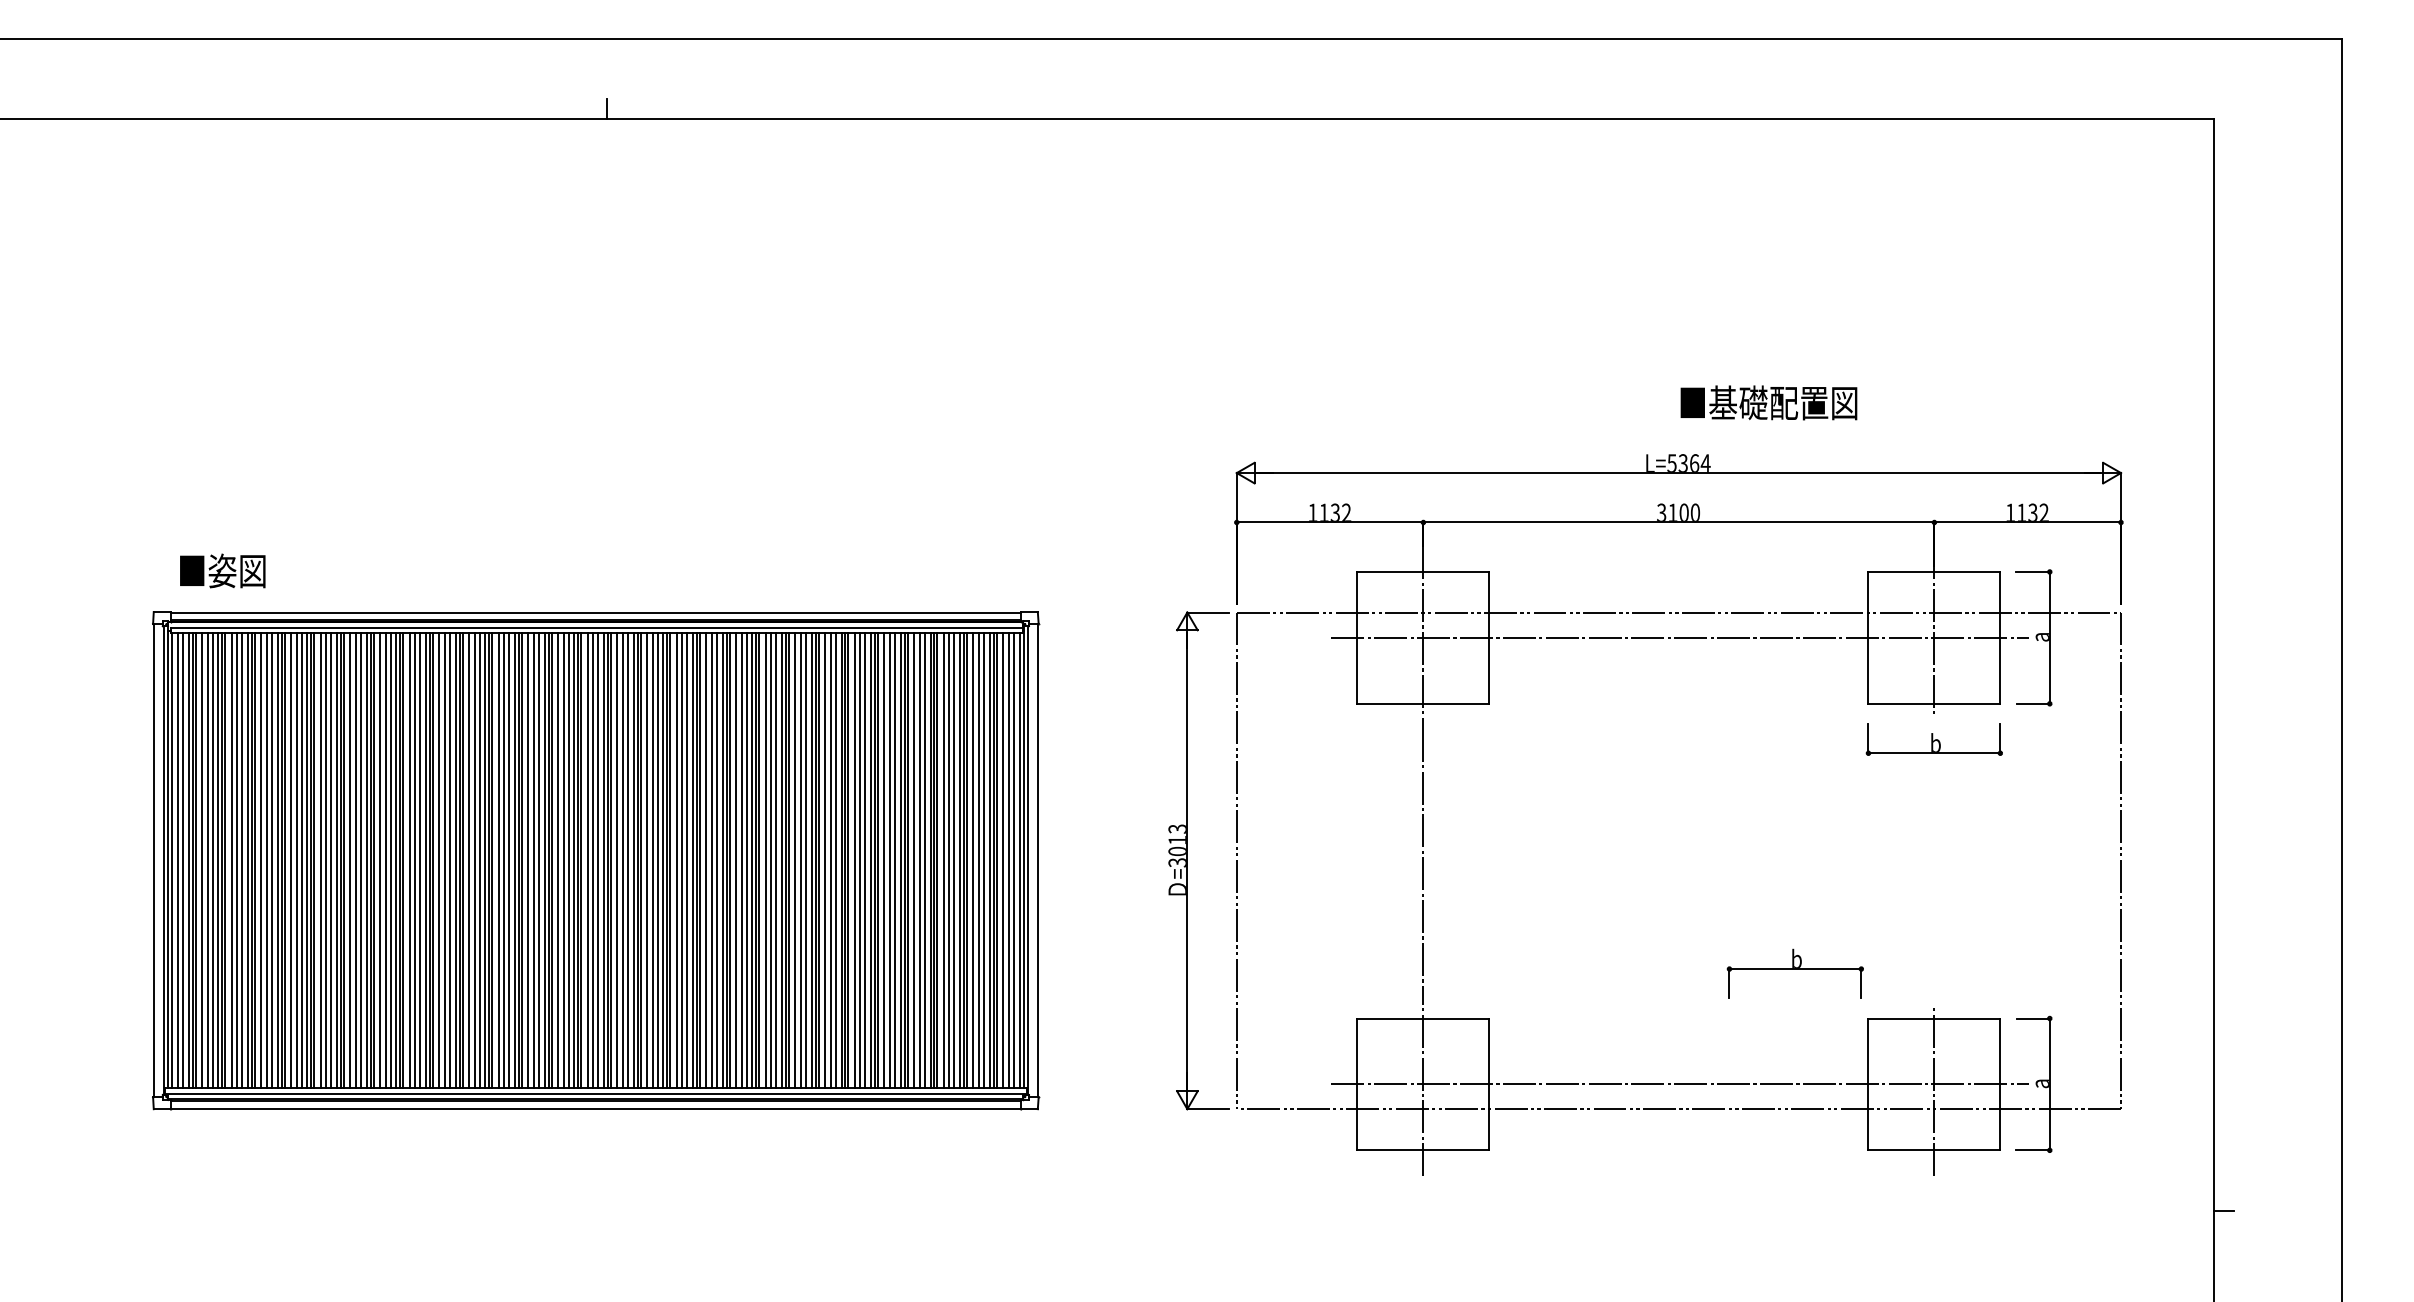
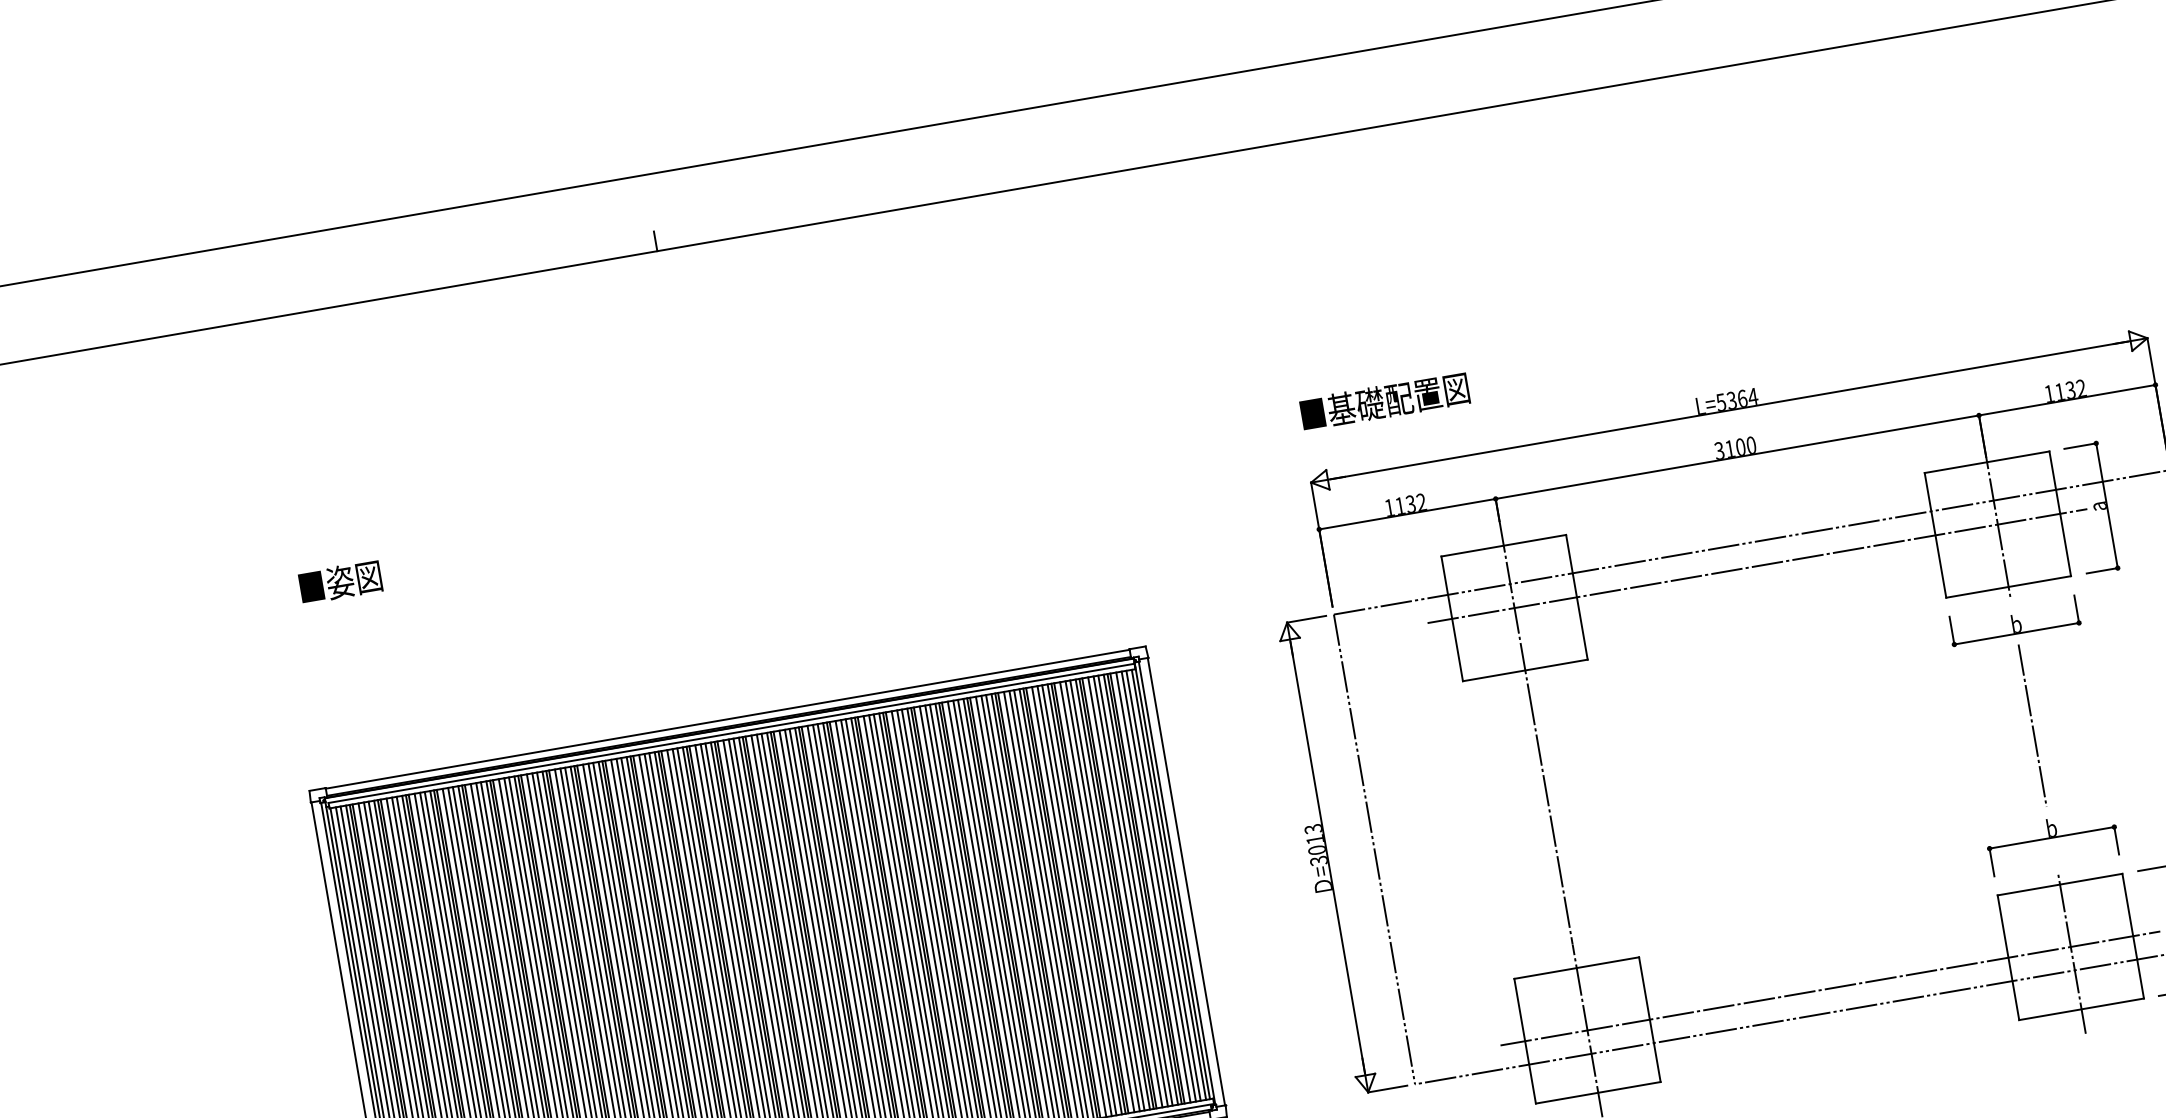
text: (1768, 402) -> (1384, 401), moved
text: (222, 570) -> (340, 581), moved
line: (1933, 846) -> (2031, 722), added
part: (1794, 973) -> (2051, 842), moved

